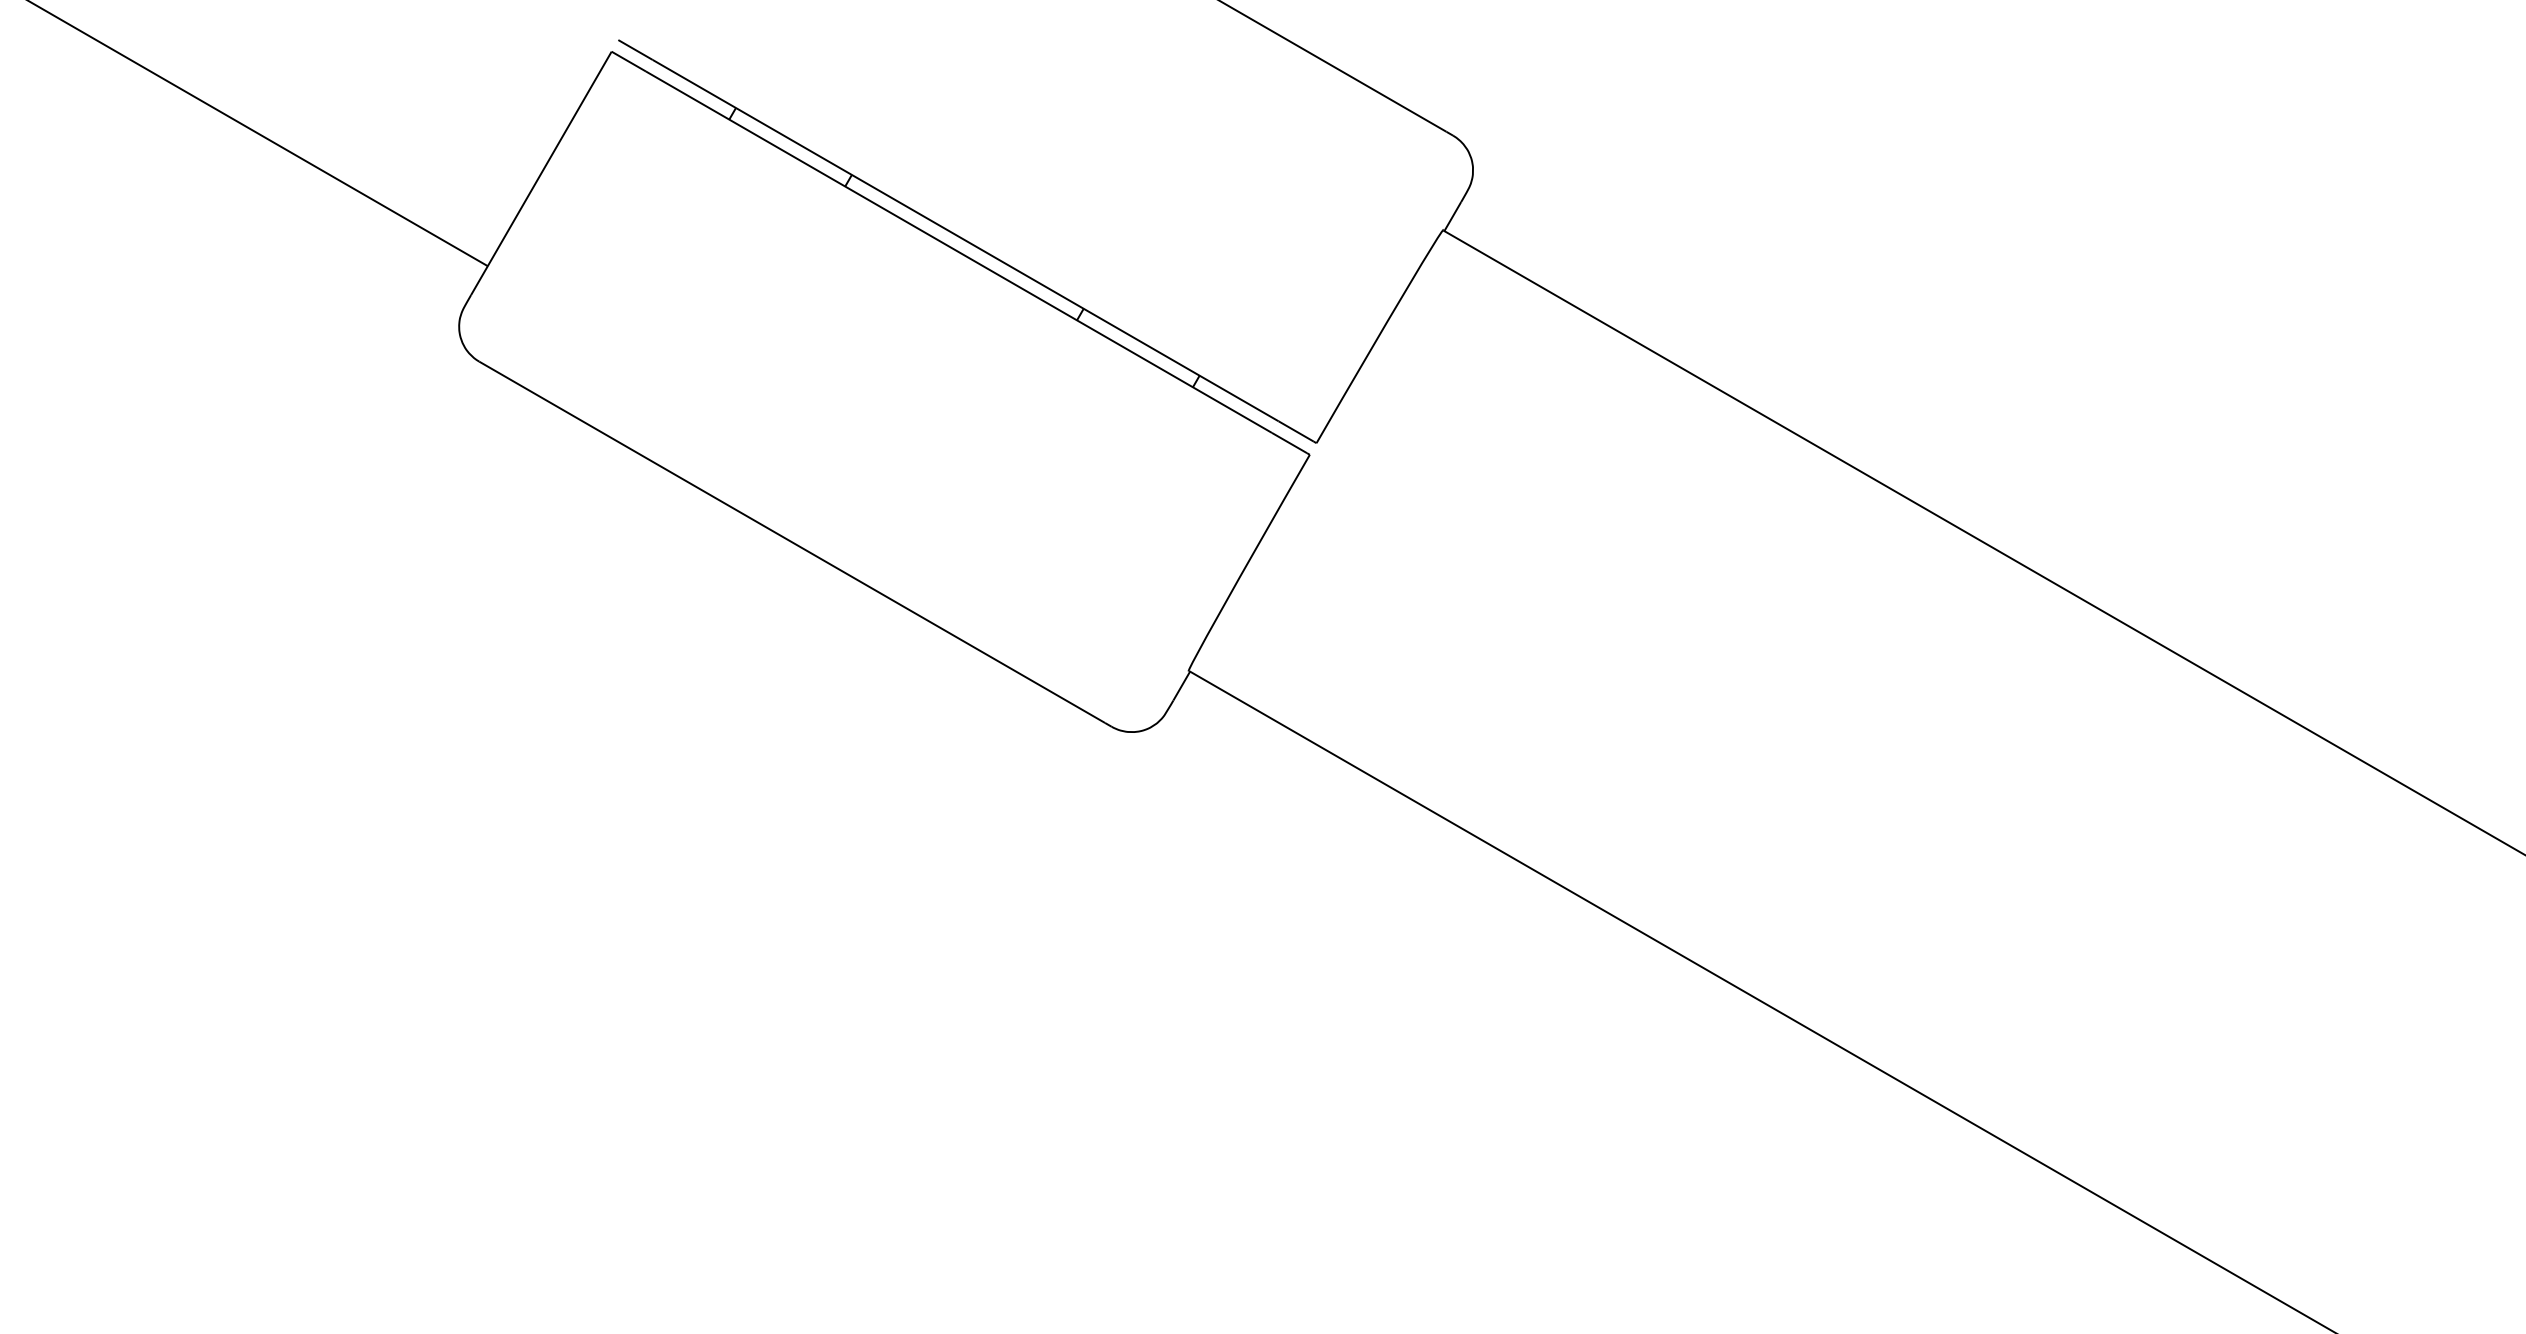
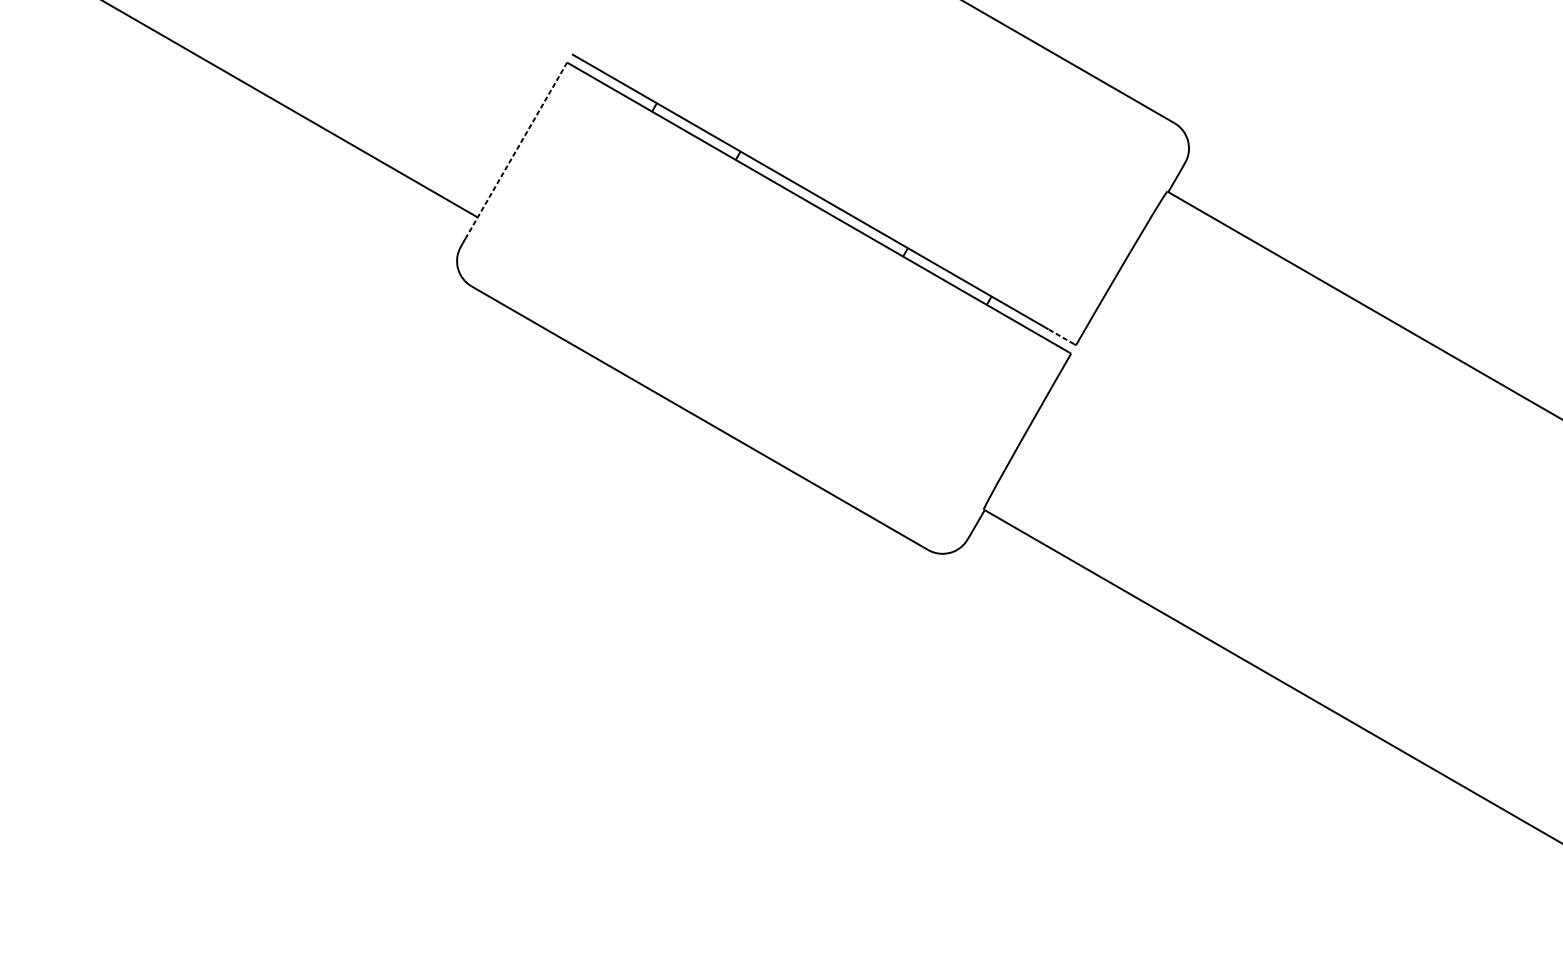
line: (541, 173) -> (516, 150), solid -> dashed
line: (1295, 431) -> (1060, 336), solid -> dashed

